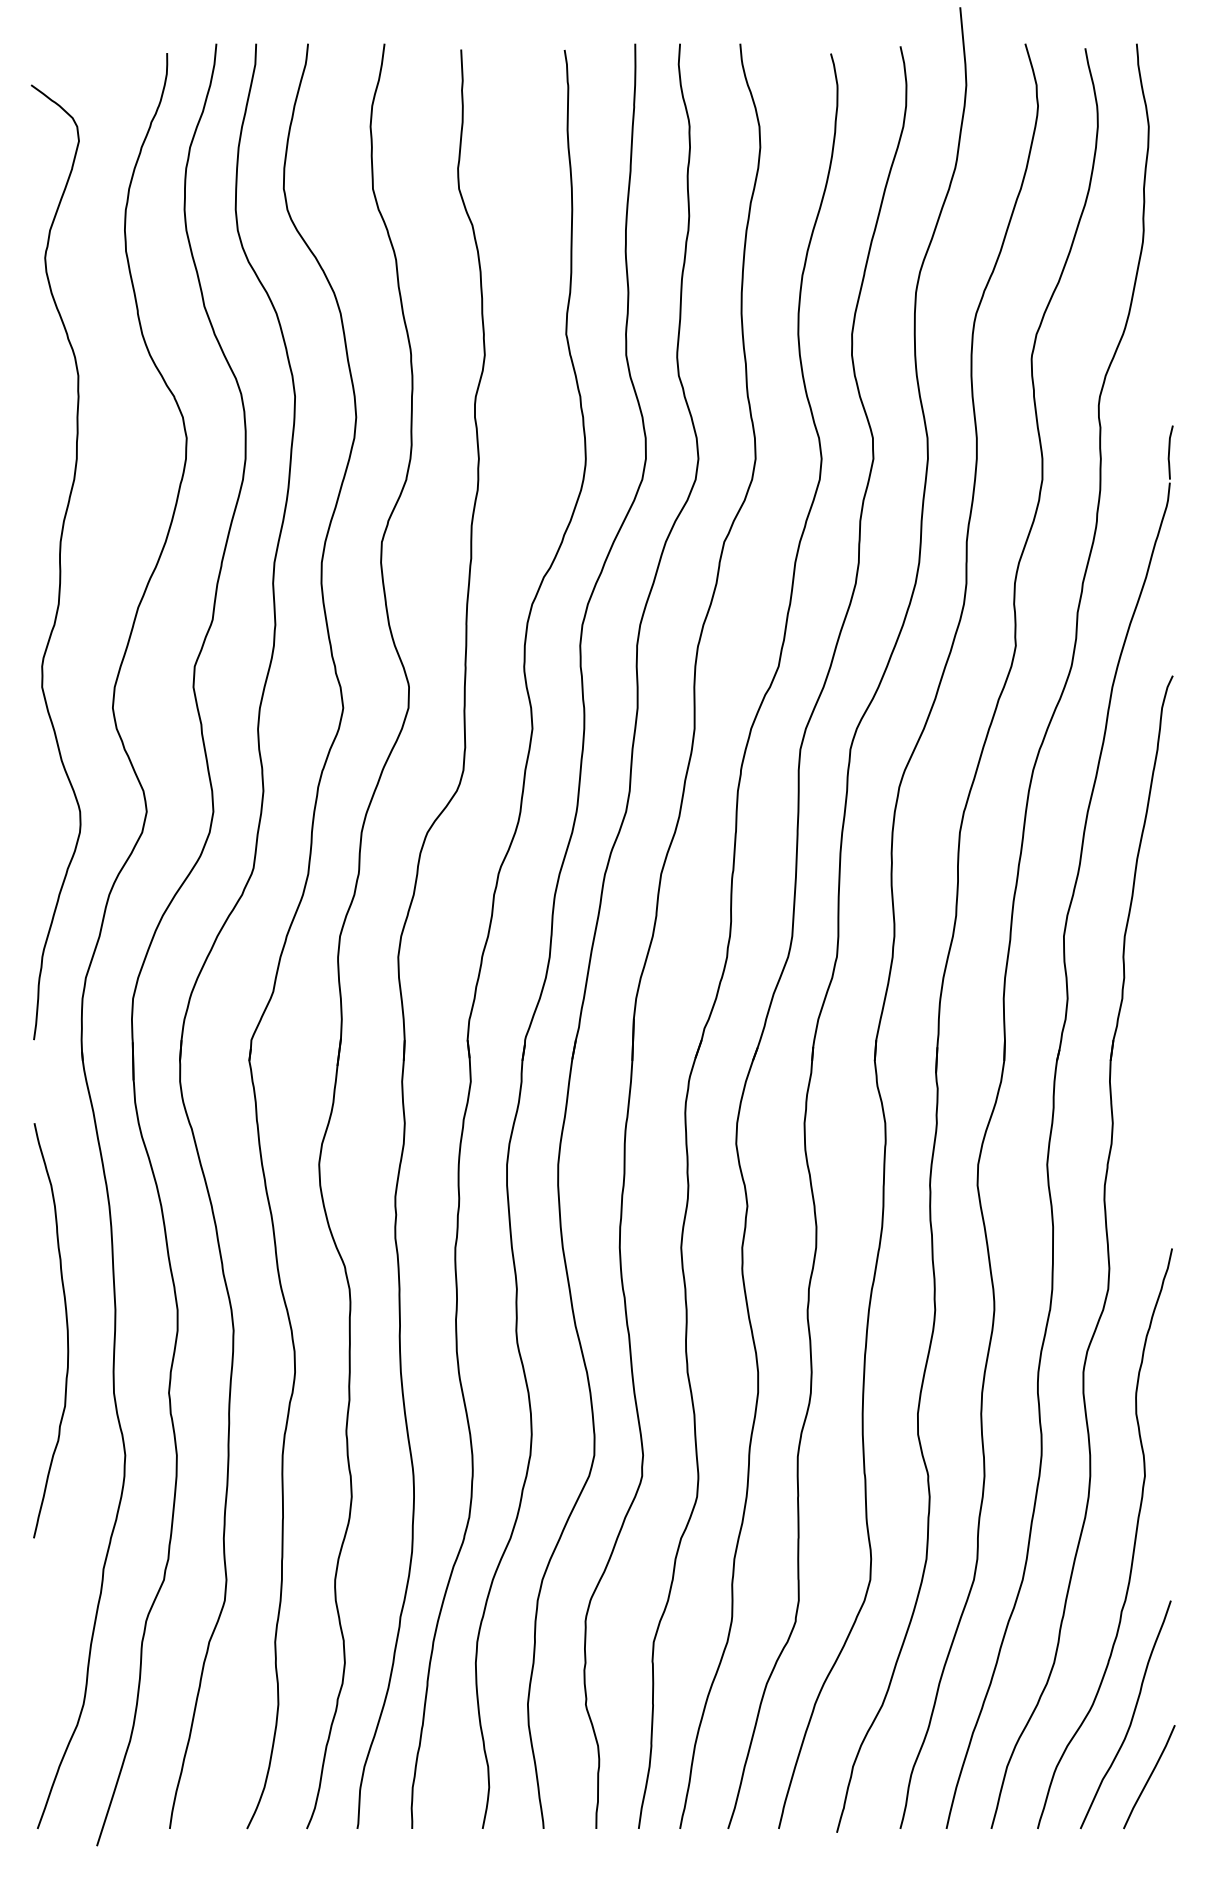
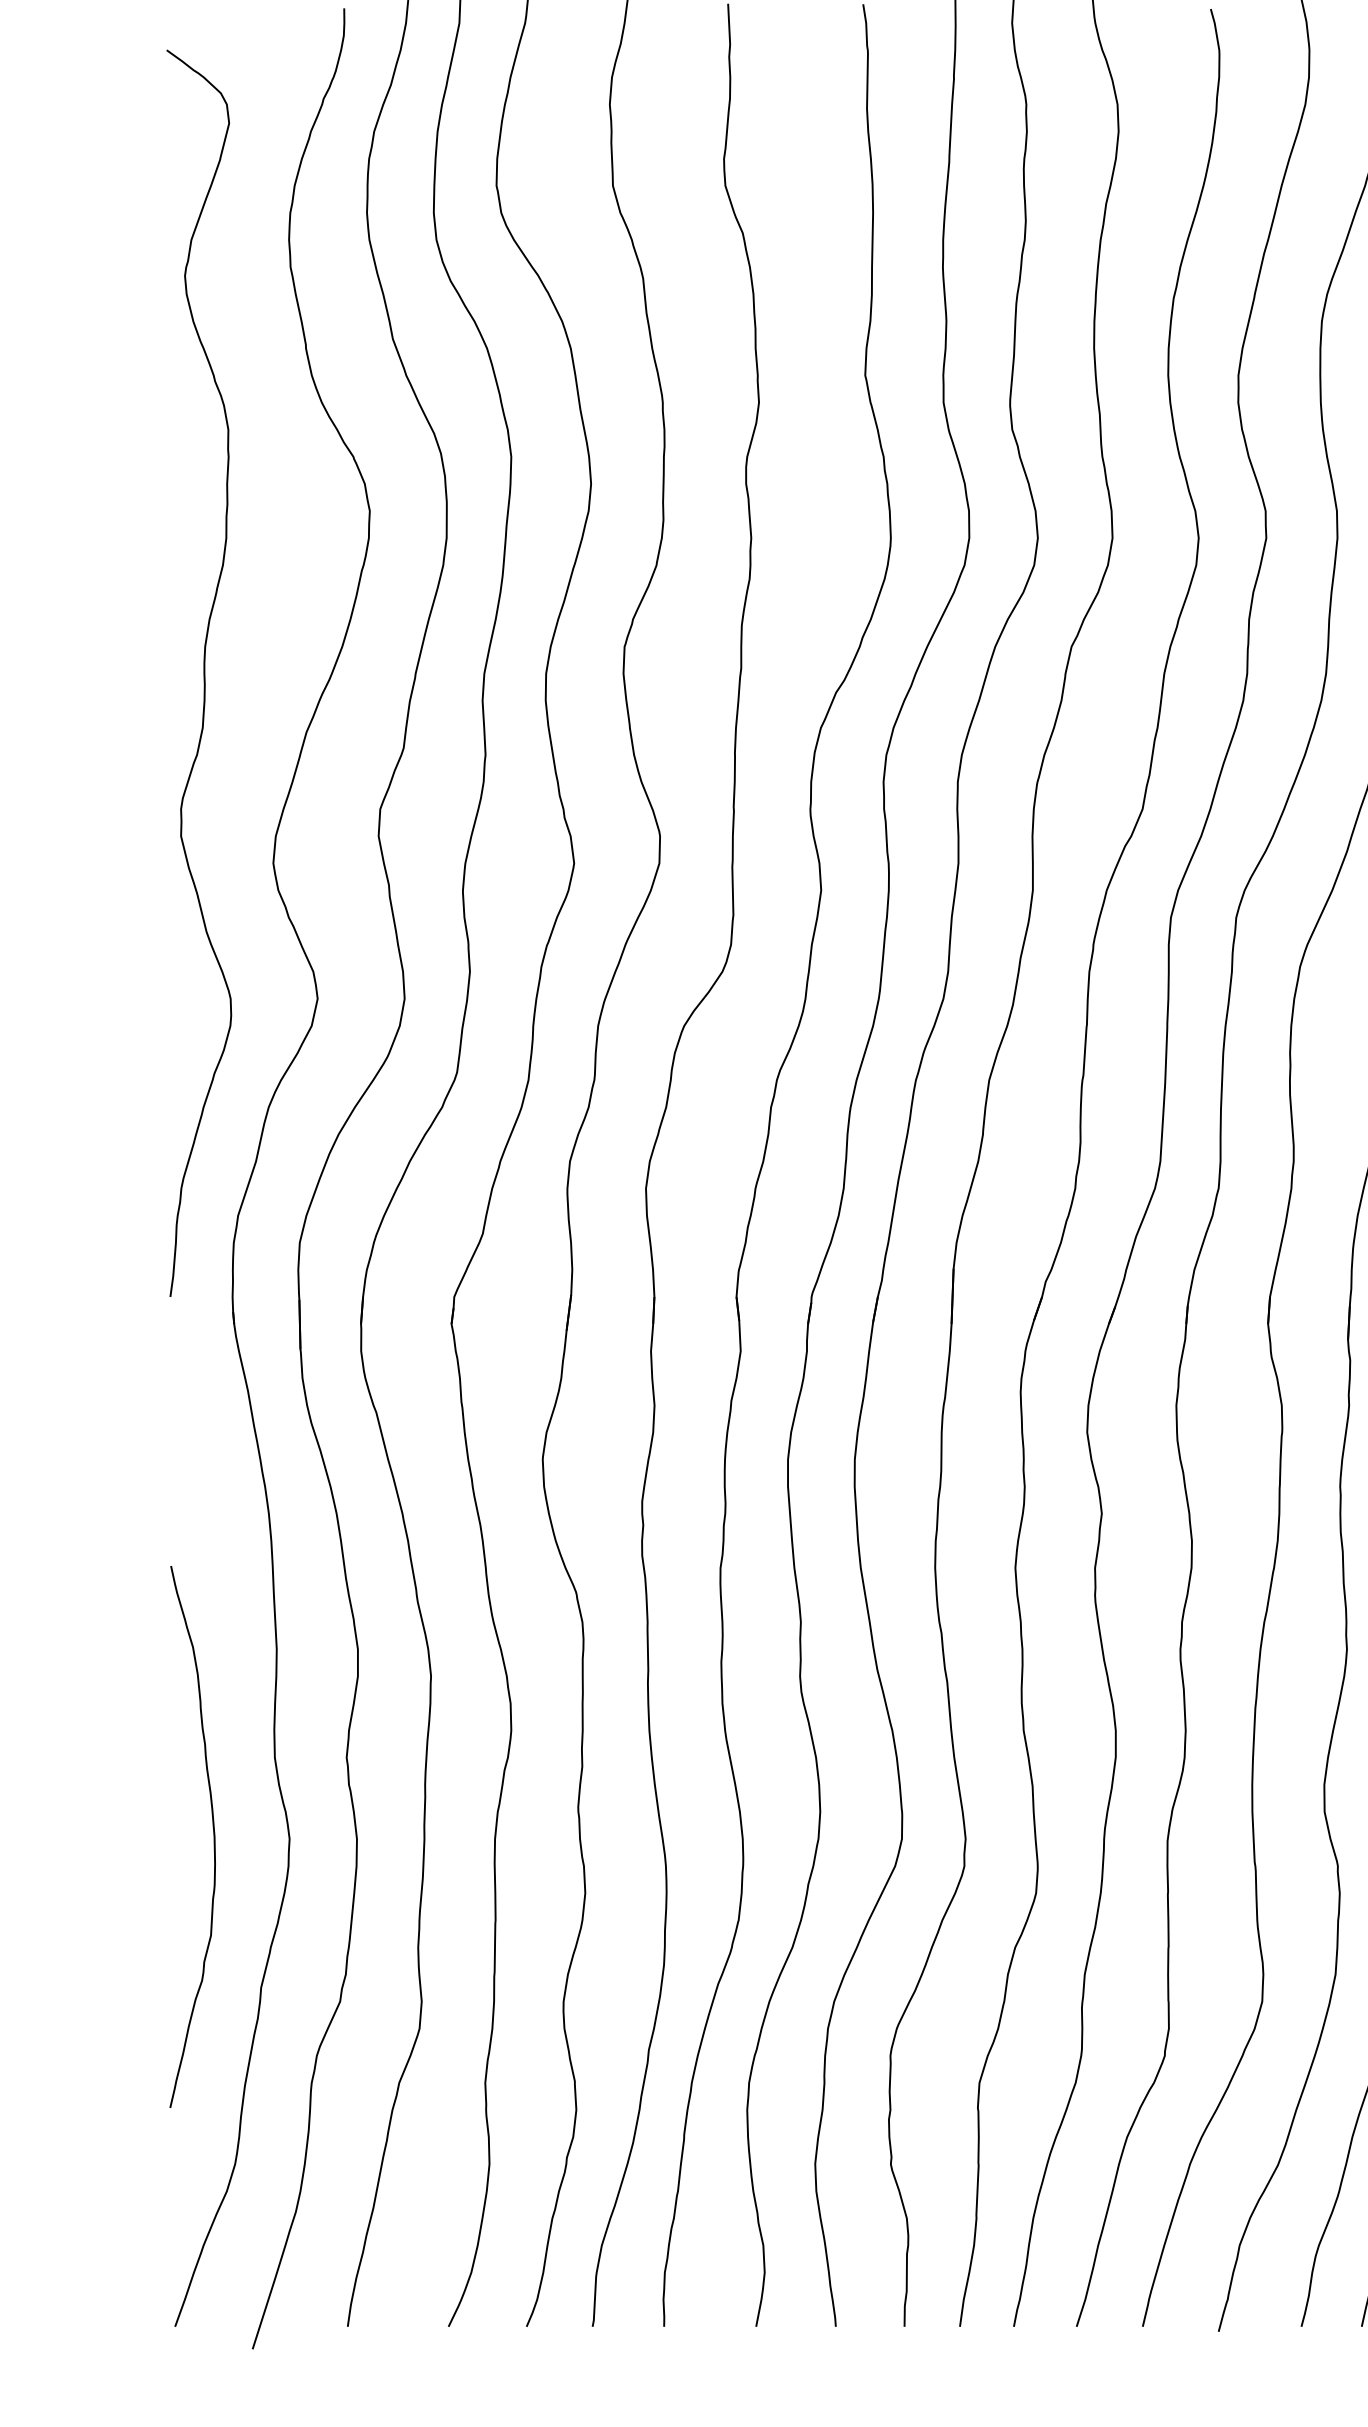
curve: (66, 1330) -> (212, 1836), moved

